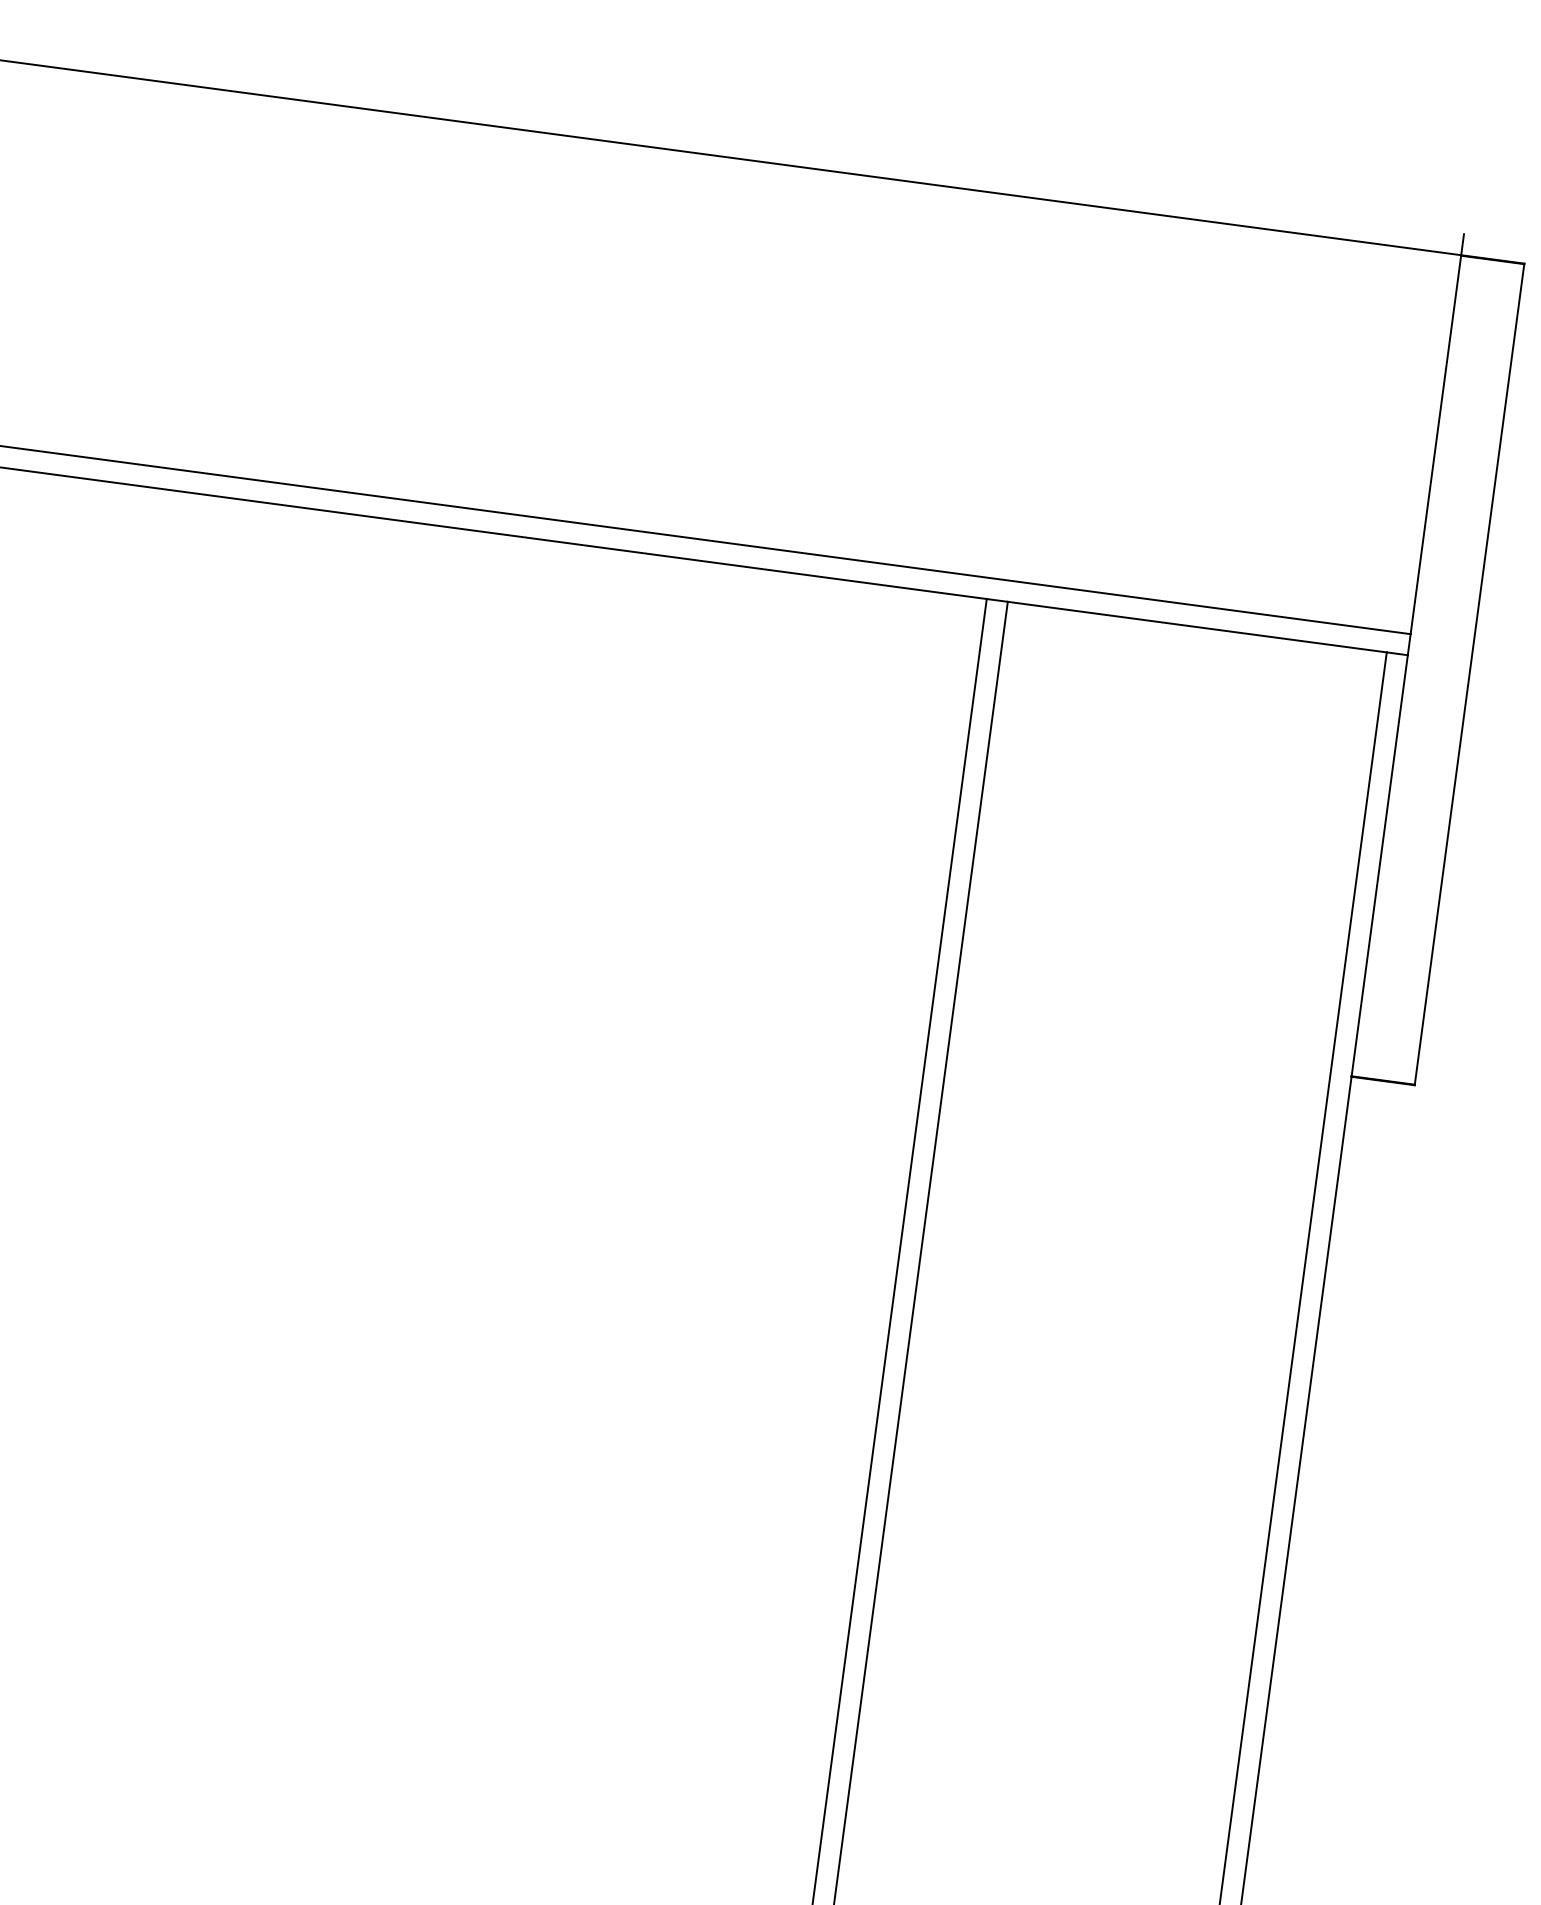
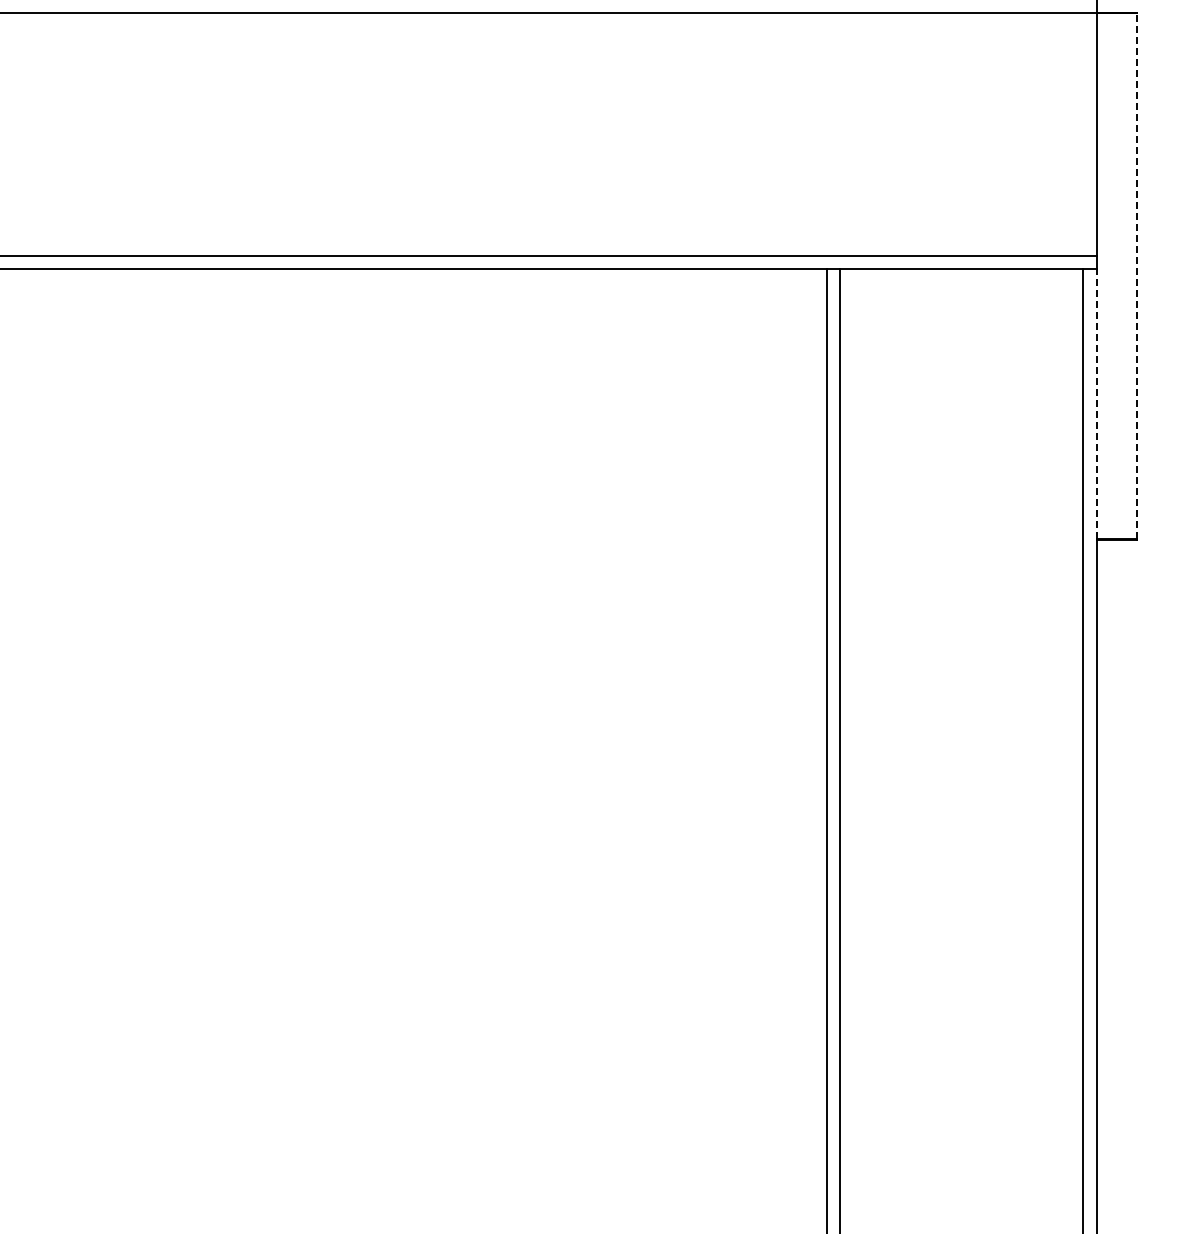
line: (1469, 673) -> (1137, 275), solid -> dashed
line: (1379, 864) -> (1096, 403), solid -> dashed

